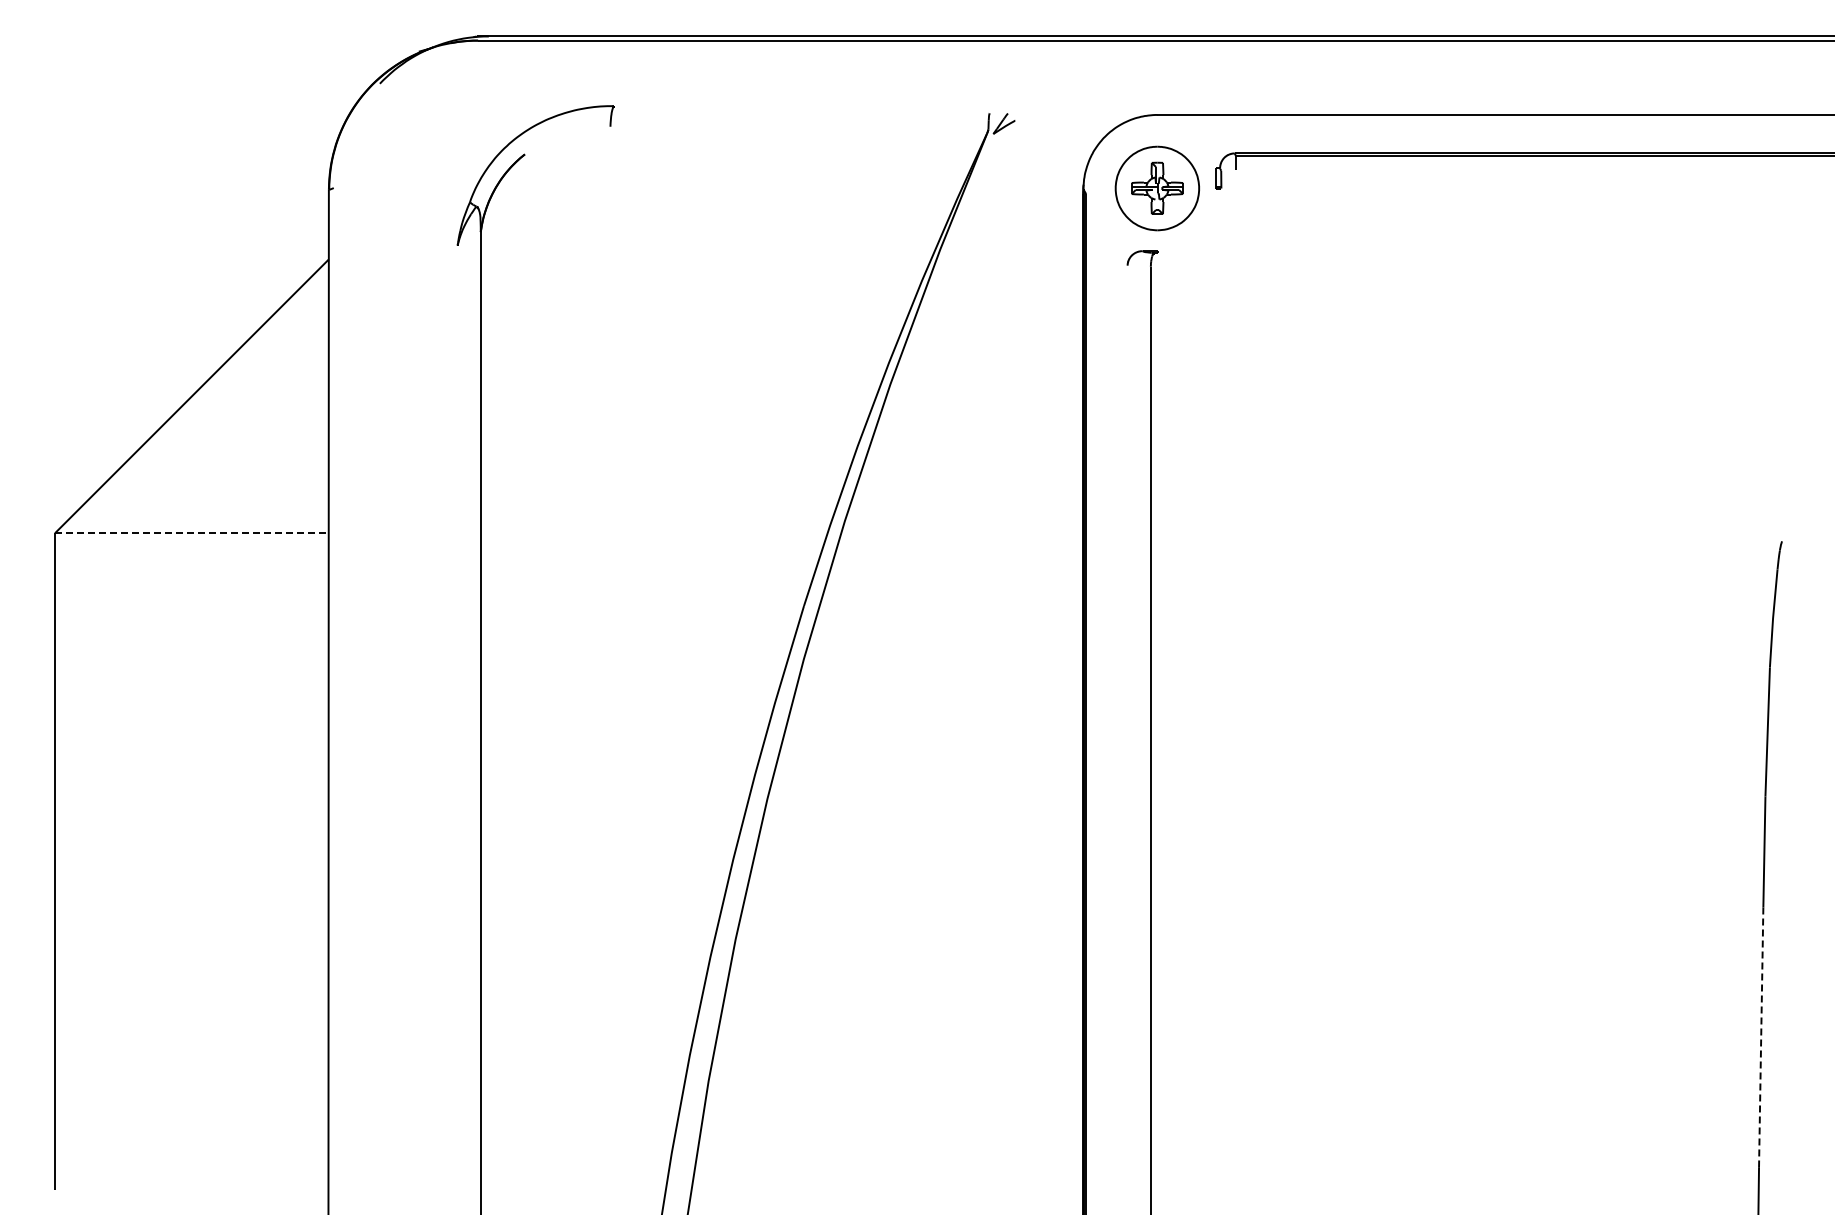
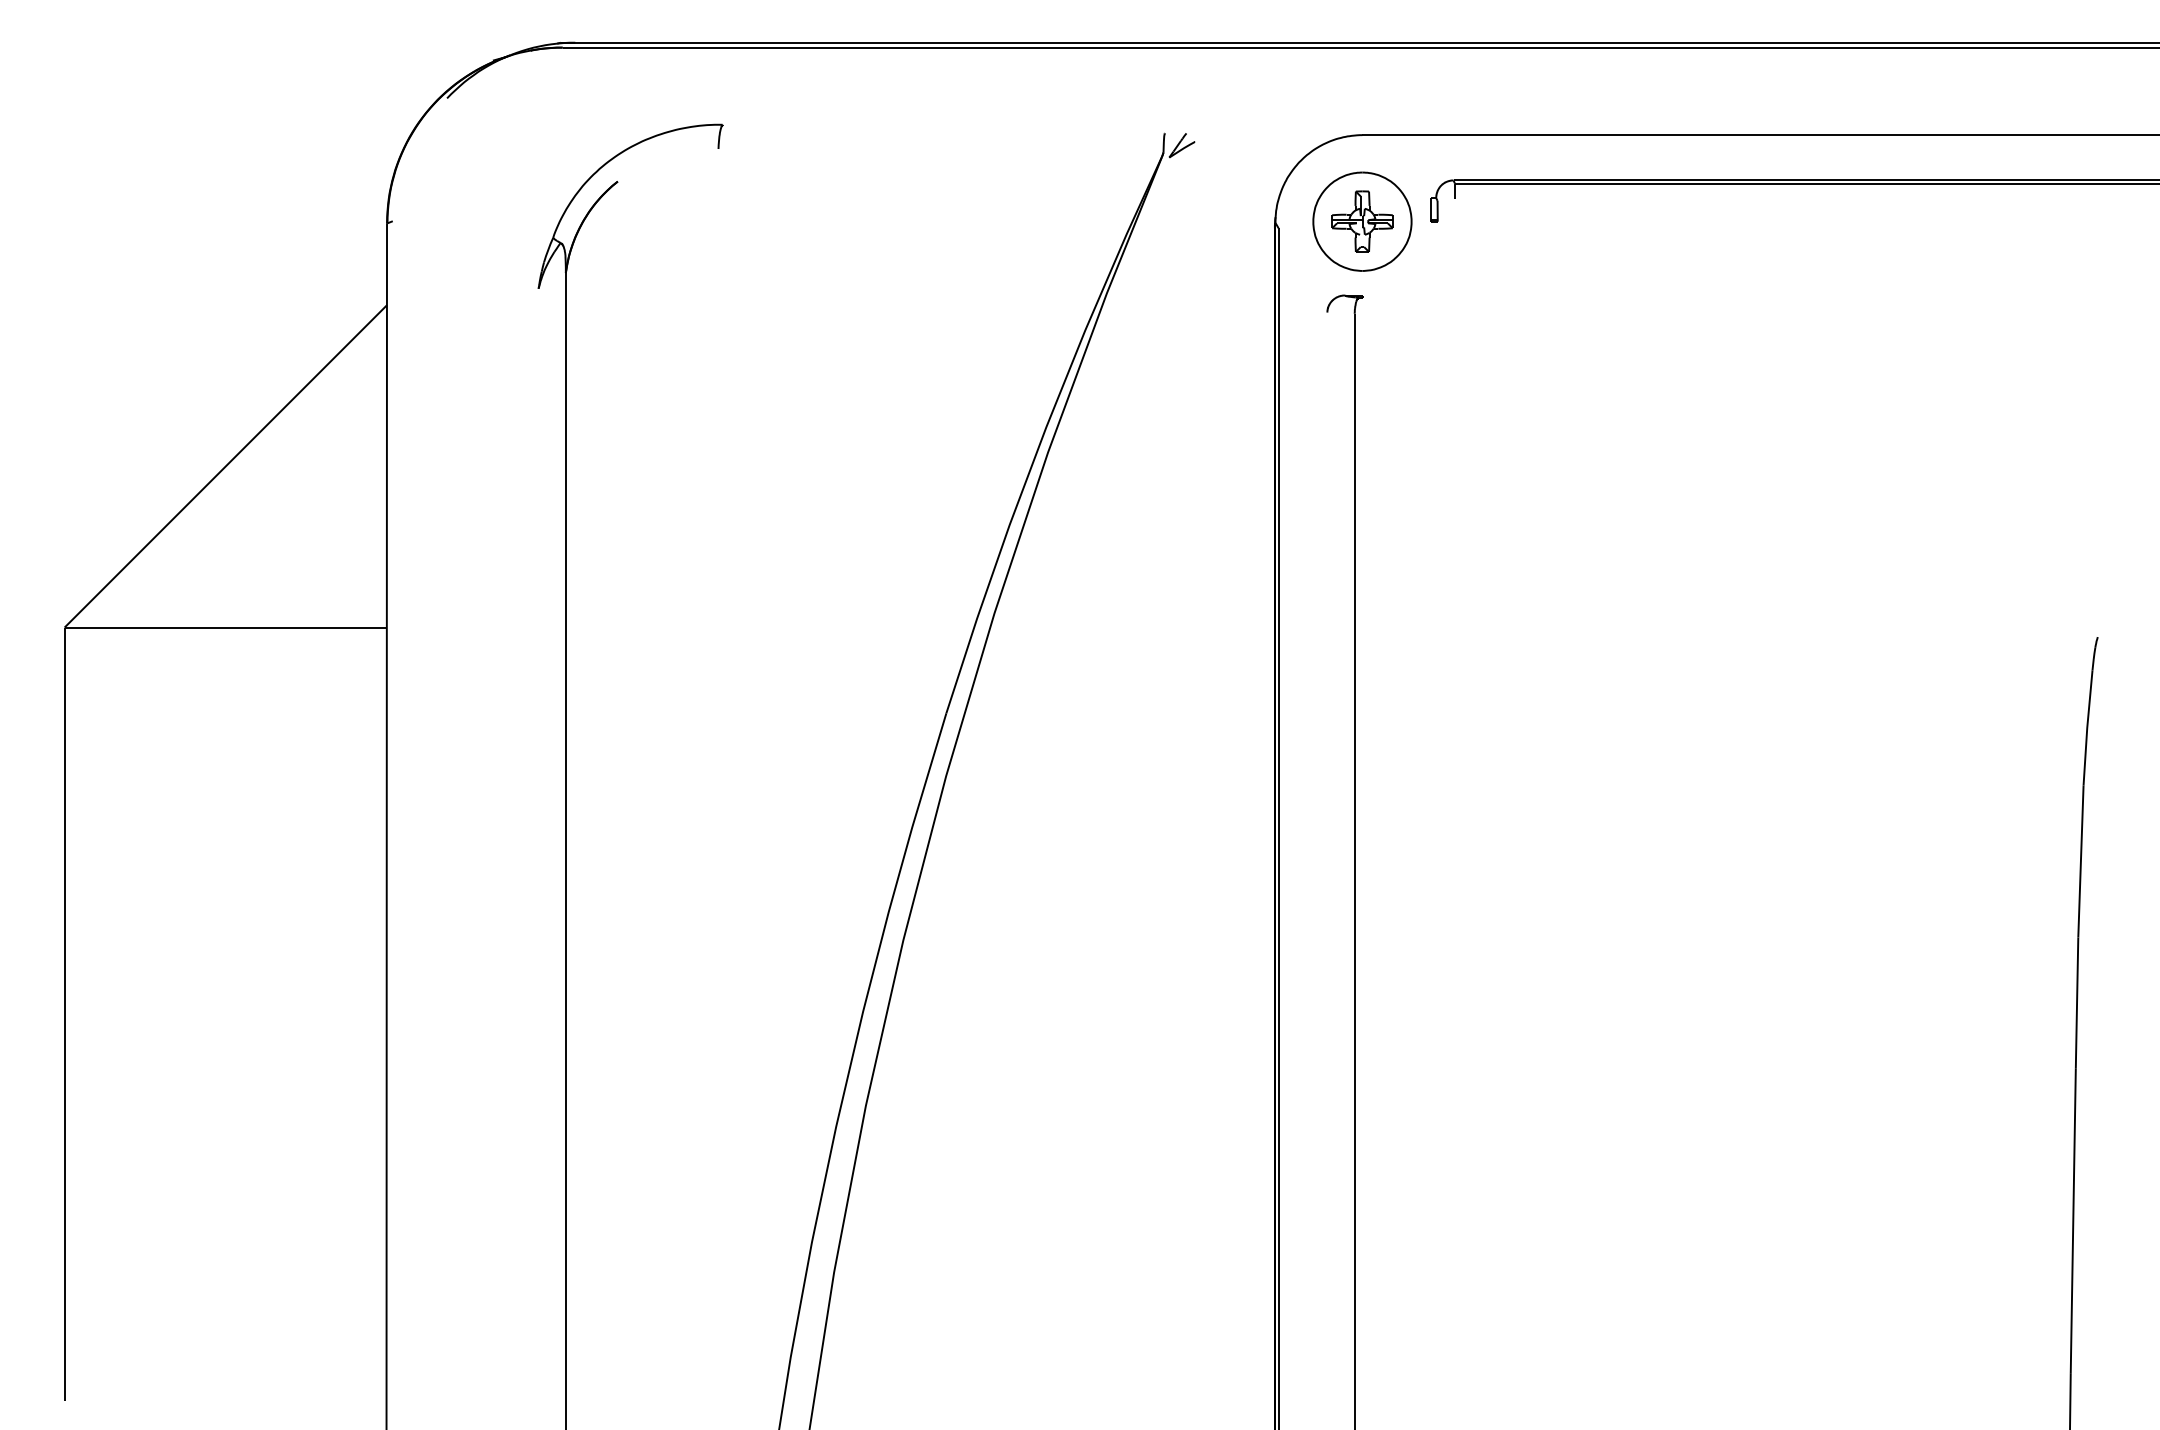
line: (191, 533) -> (225, 627), dashed -> solid
line: (1761, 1037) -> (2073, 1221), dashed -> solid

